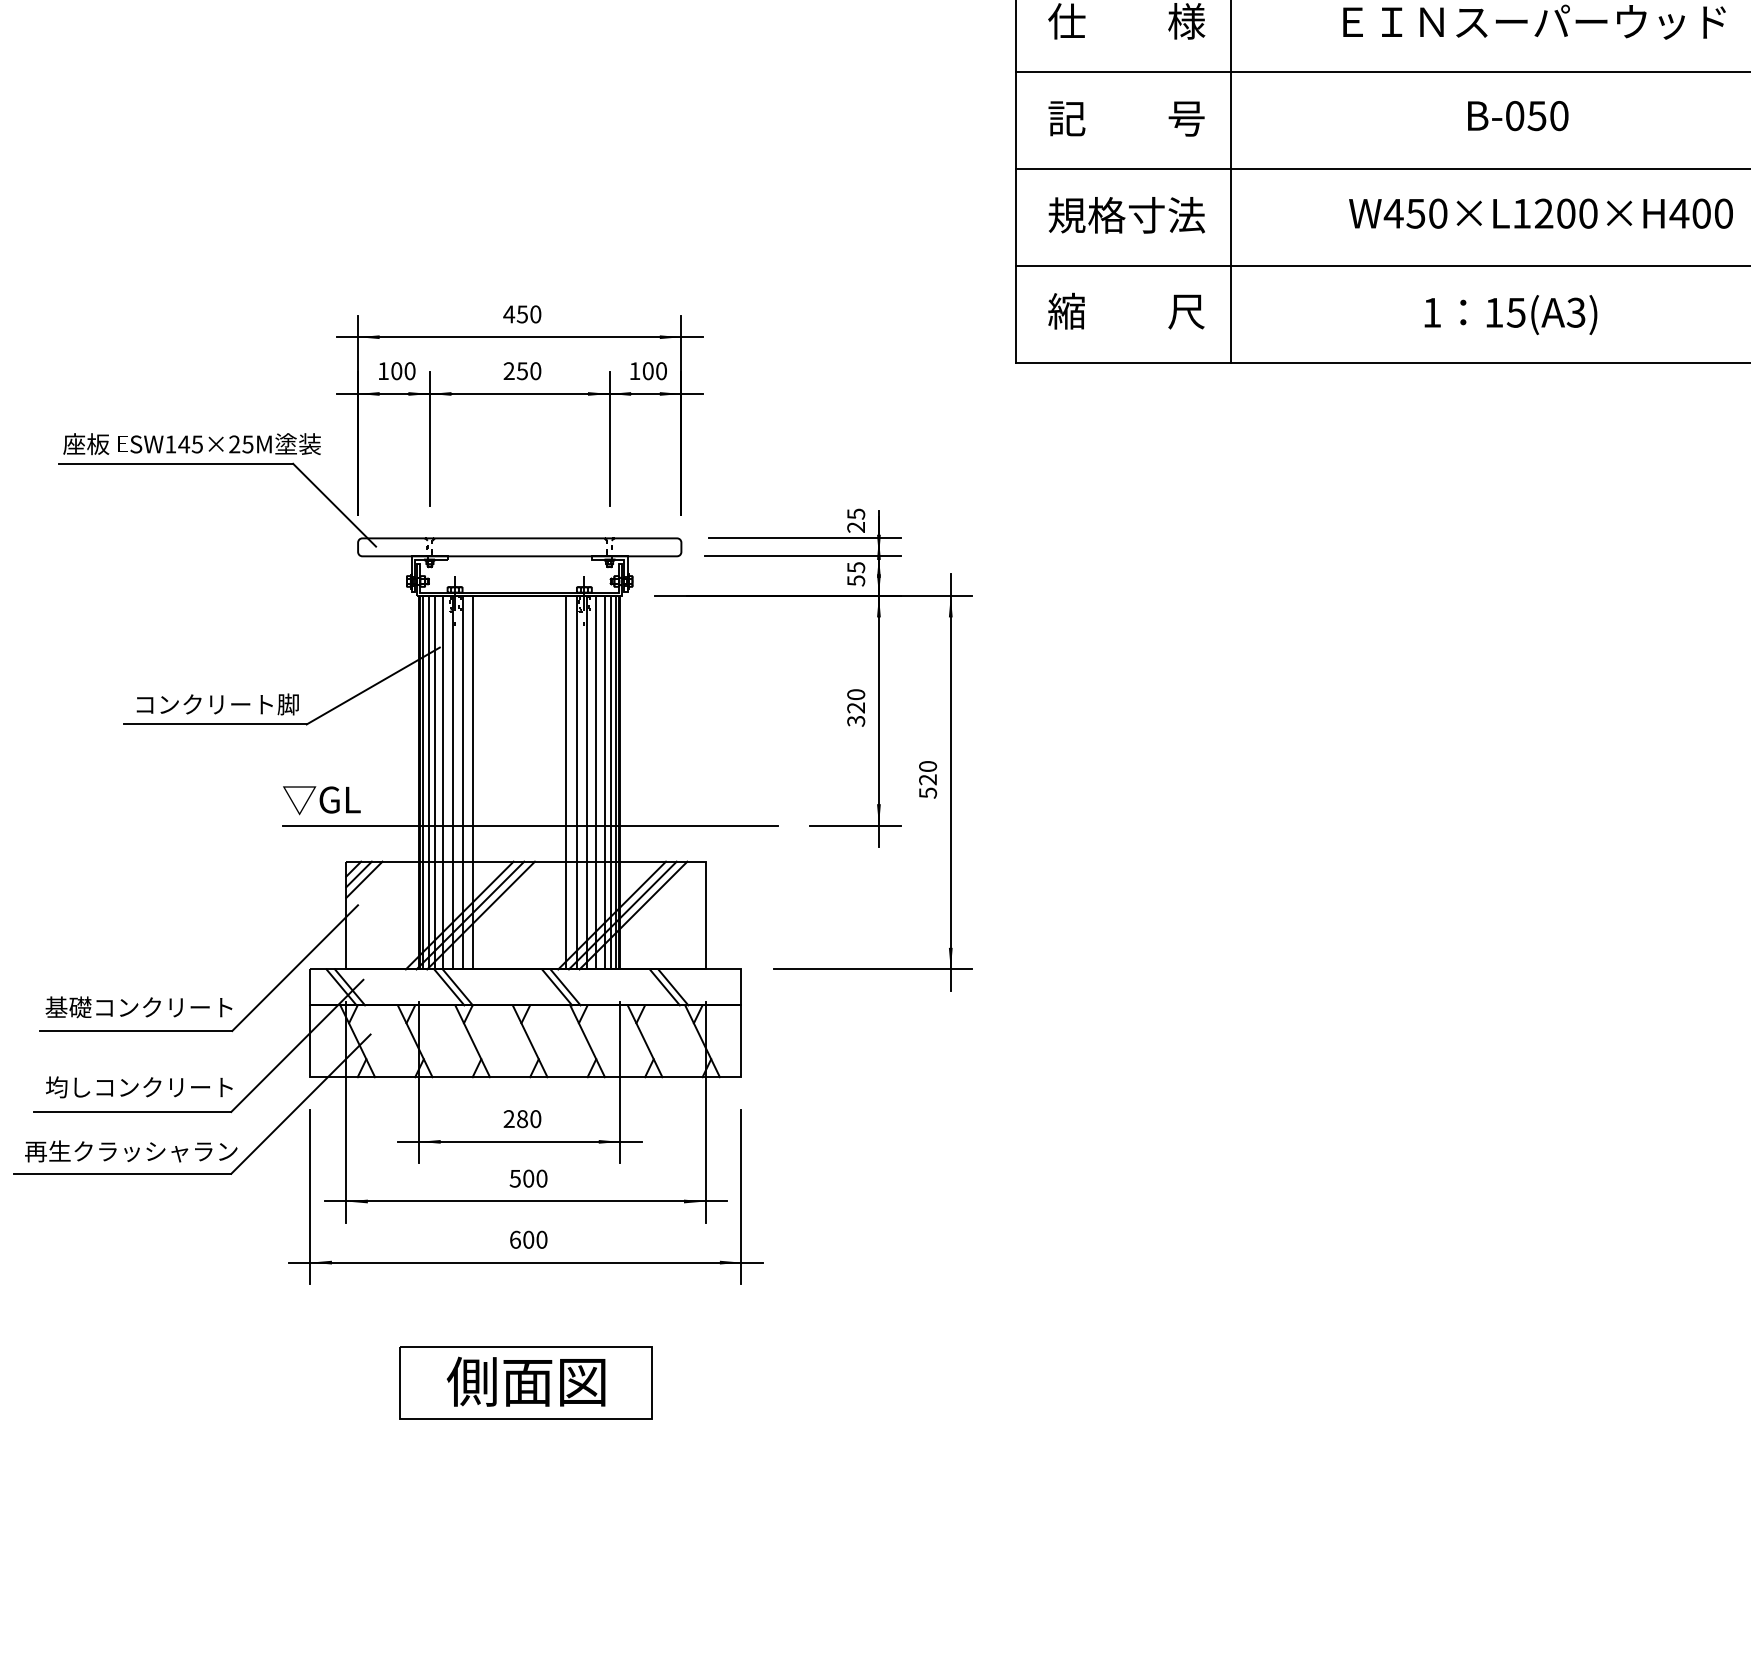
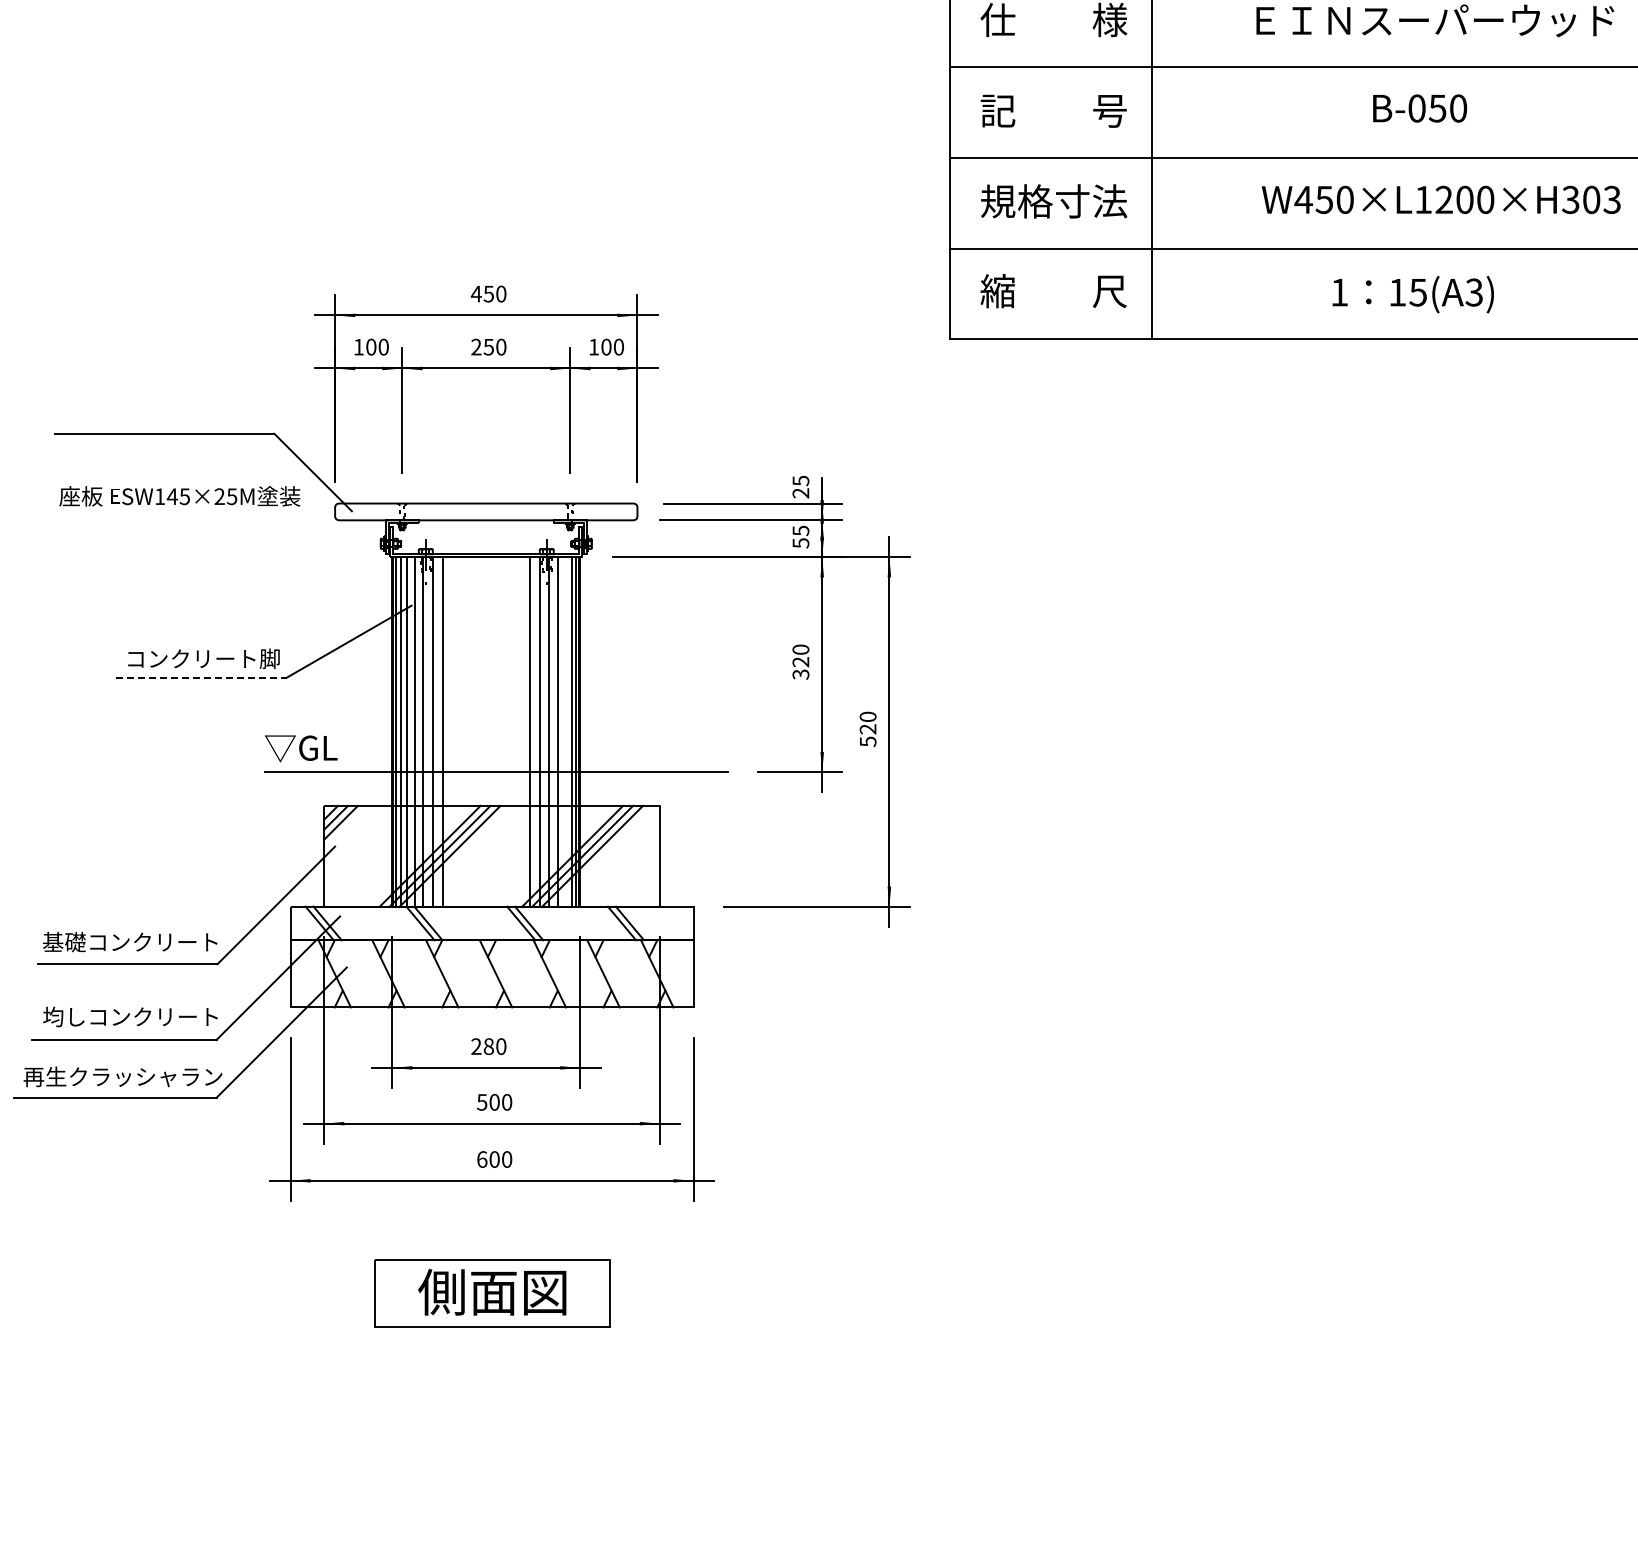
text: (1700, 213) -> (1590, 199), W450×L1200×H400 -> W450×L1200×H303
text: (191, 444) -> (179, 496), moved
line: (215, 724) -> (201, 677), solid -> dashed
line: (604, 782) -> (565, 731), removed

